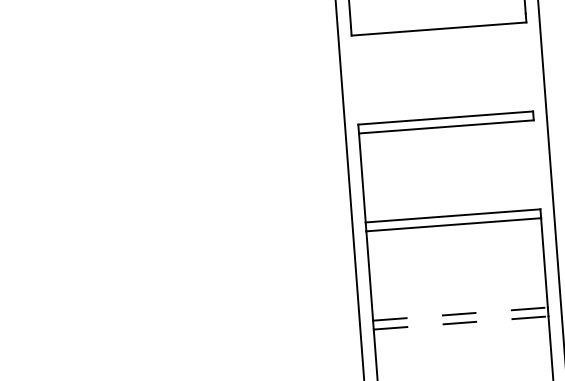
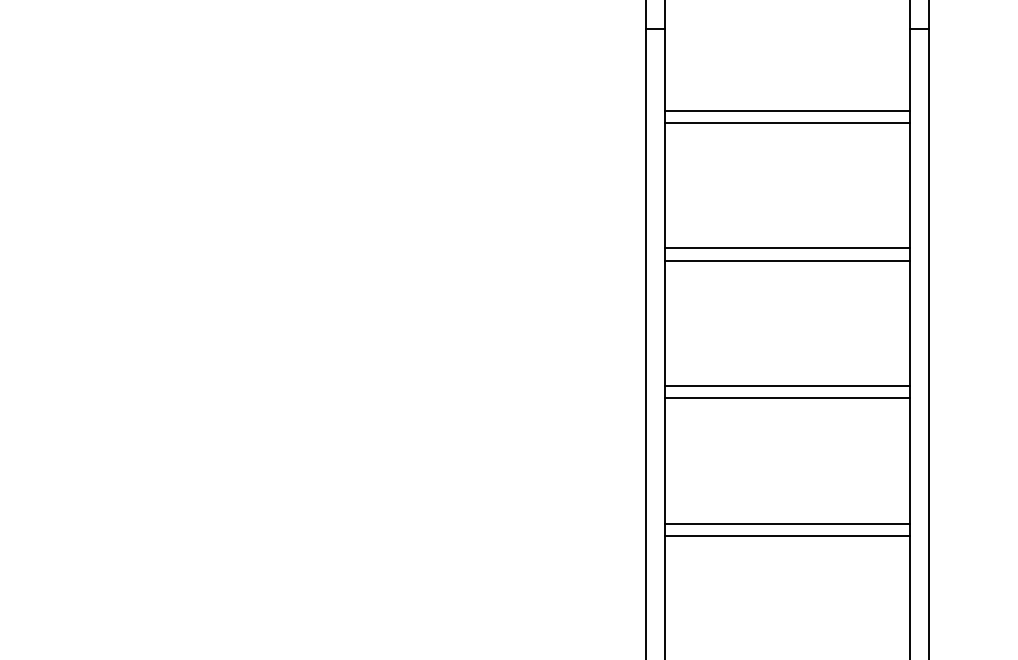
line: (437, 20) -> (786, 111), added
line: (529, 66) -> (909, 185), added
line: (354, 79) -> (664, 185), added
line: (536, 164) -> (909, 322), added
line: (460, 313) -> (787, 523), dashed -> solid
line: (461, 323) -> (787, 536), dashed -> solid

